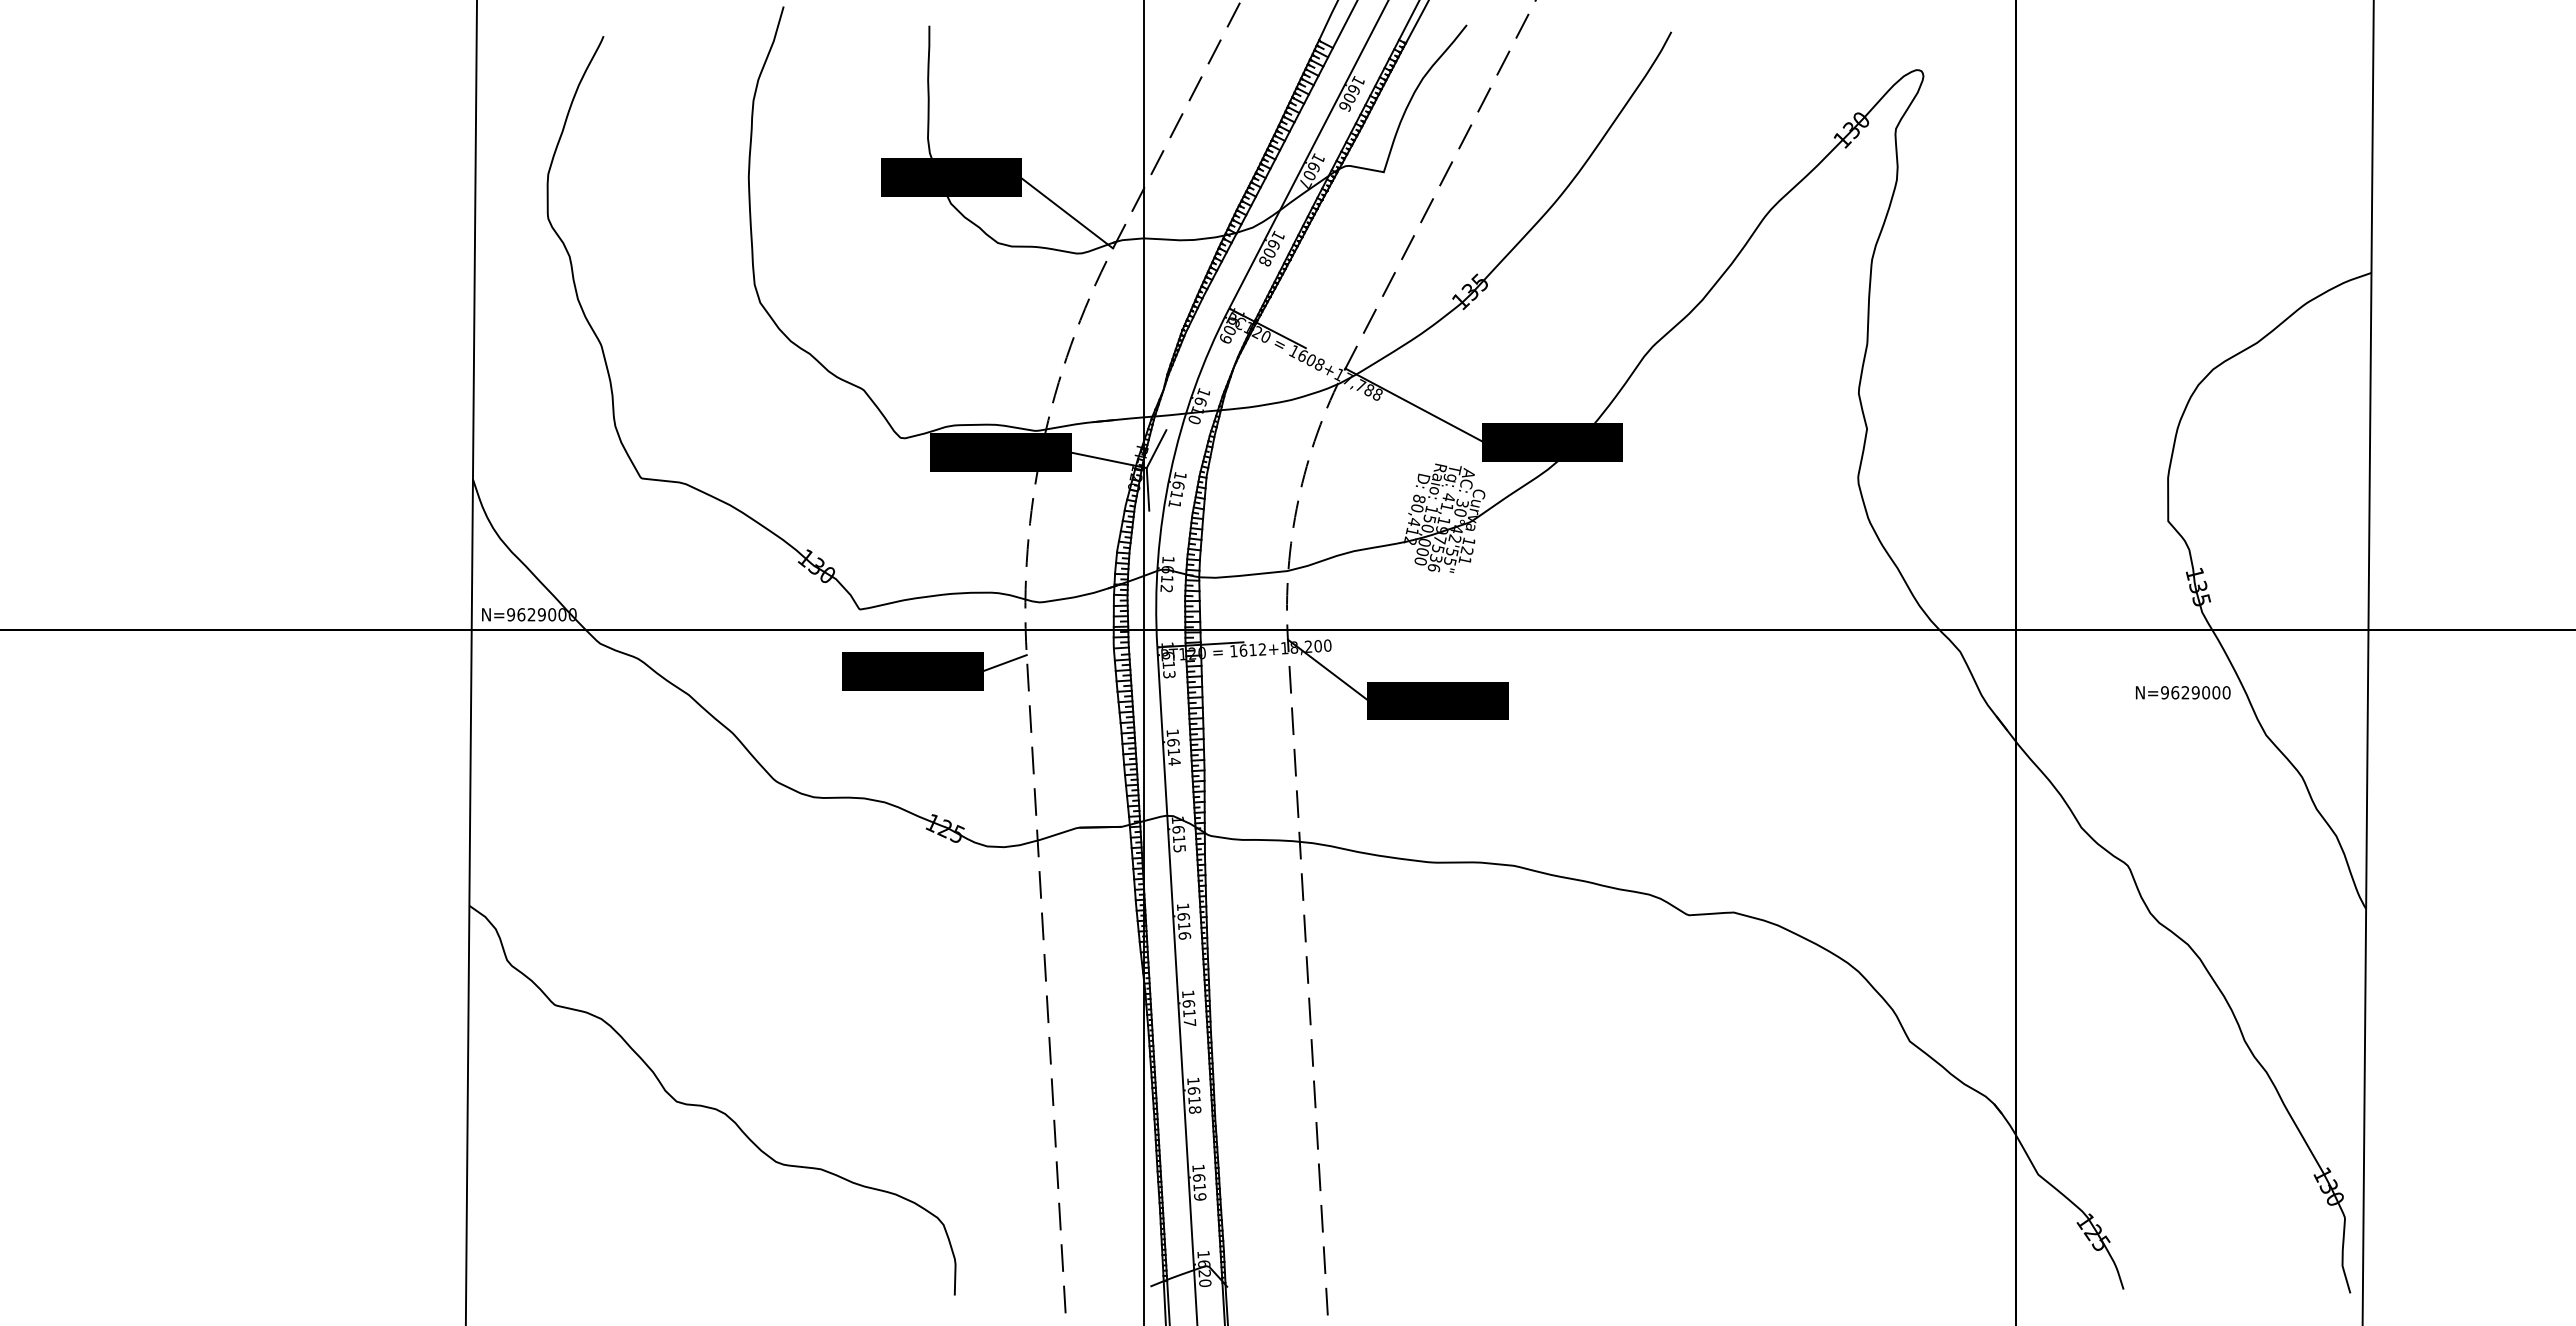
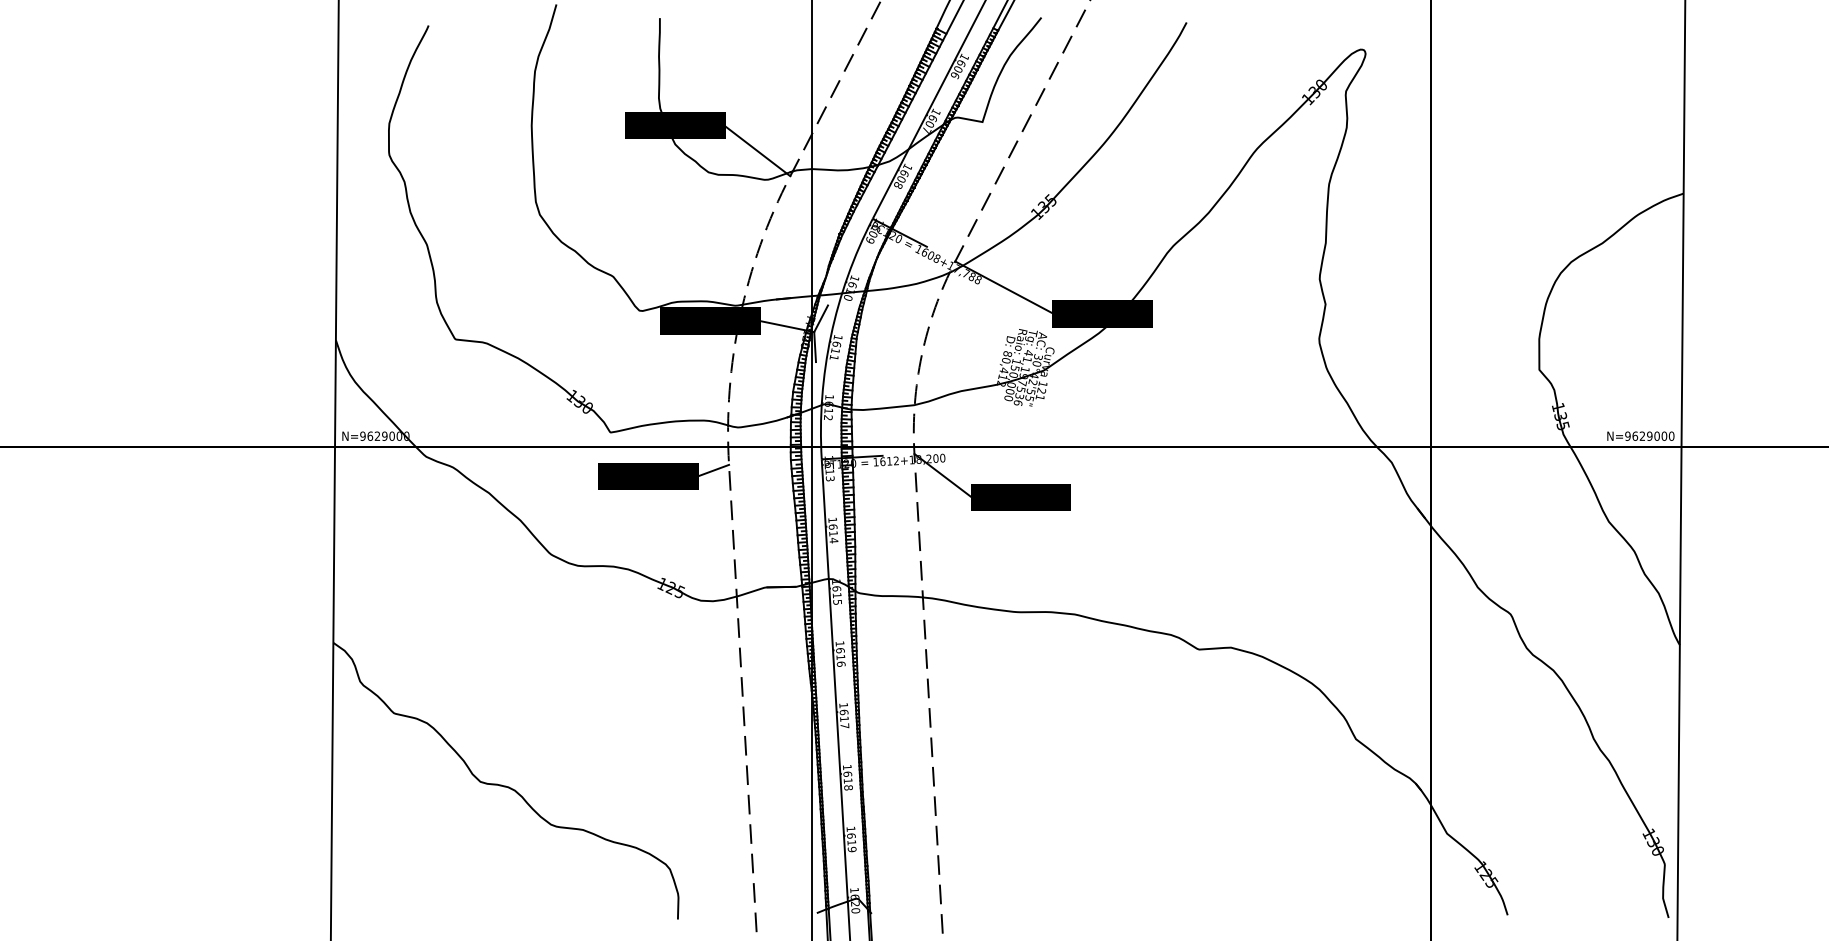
text: (2183, 692) -> (1641, 436), moved

